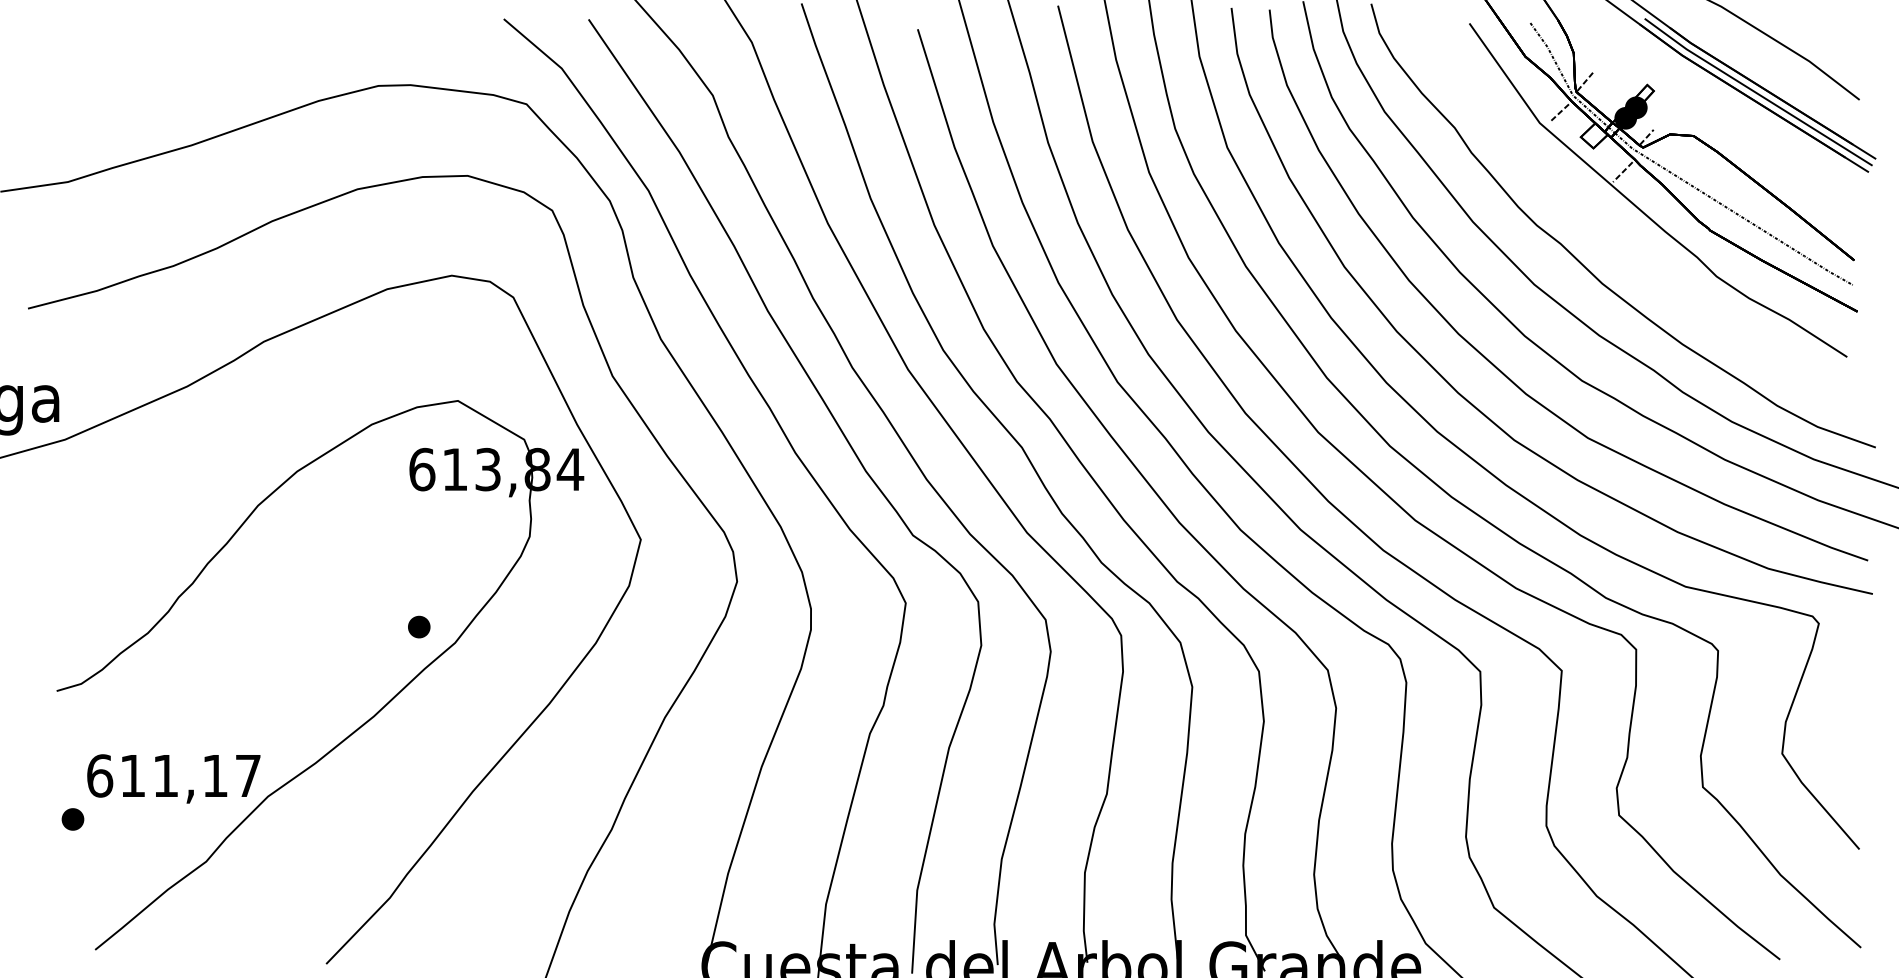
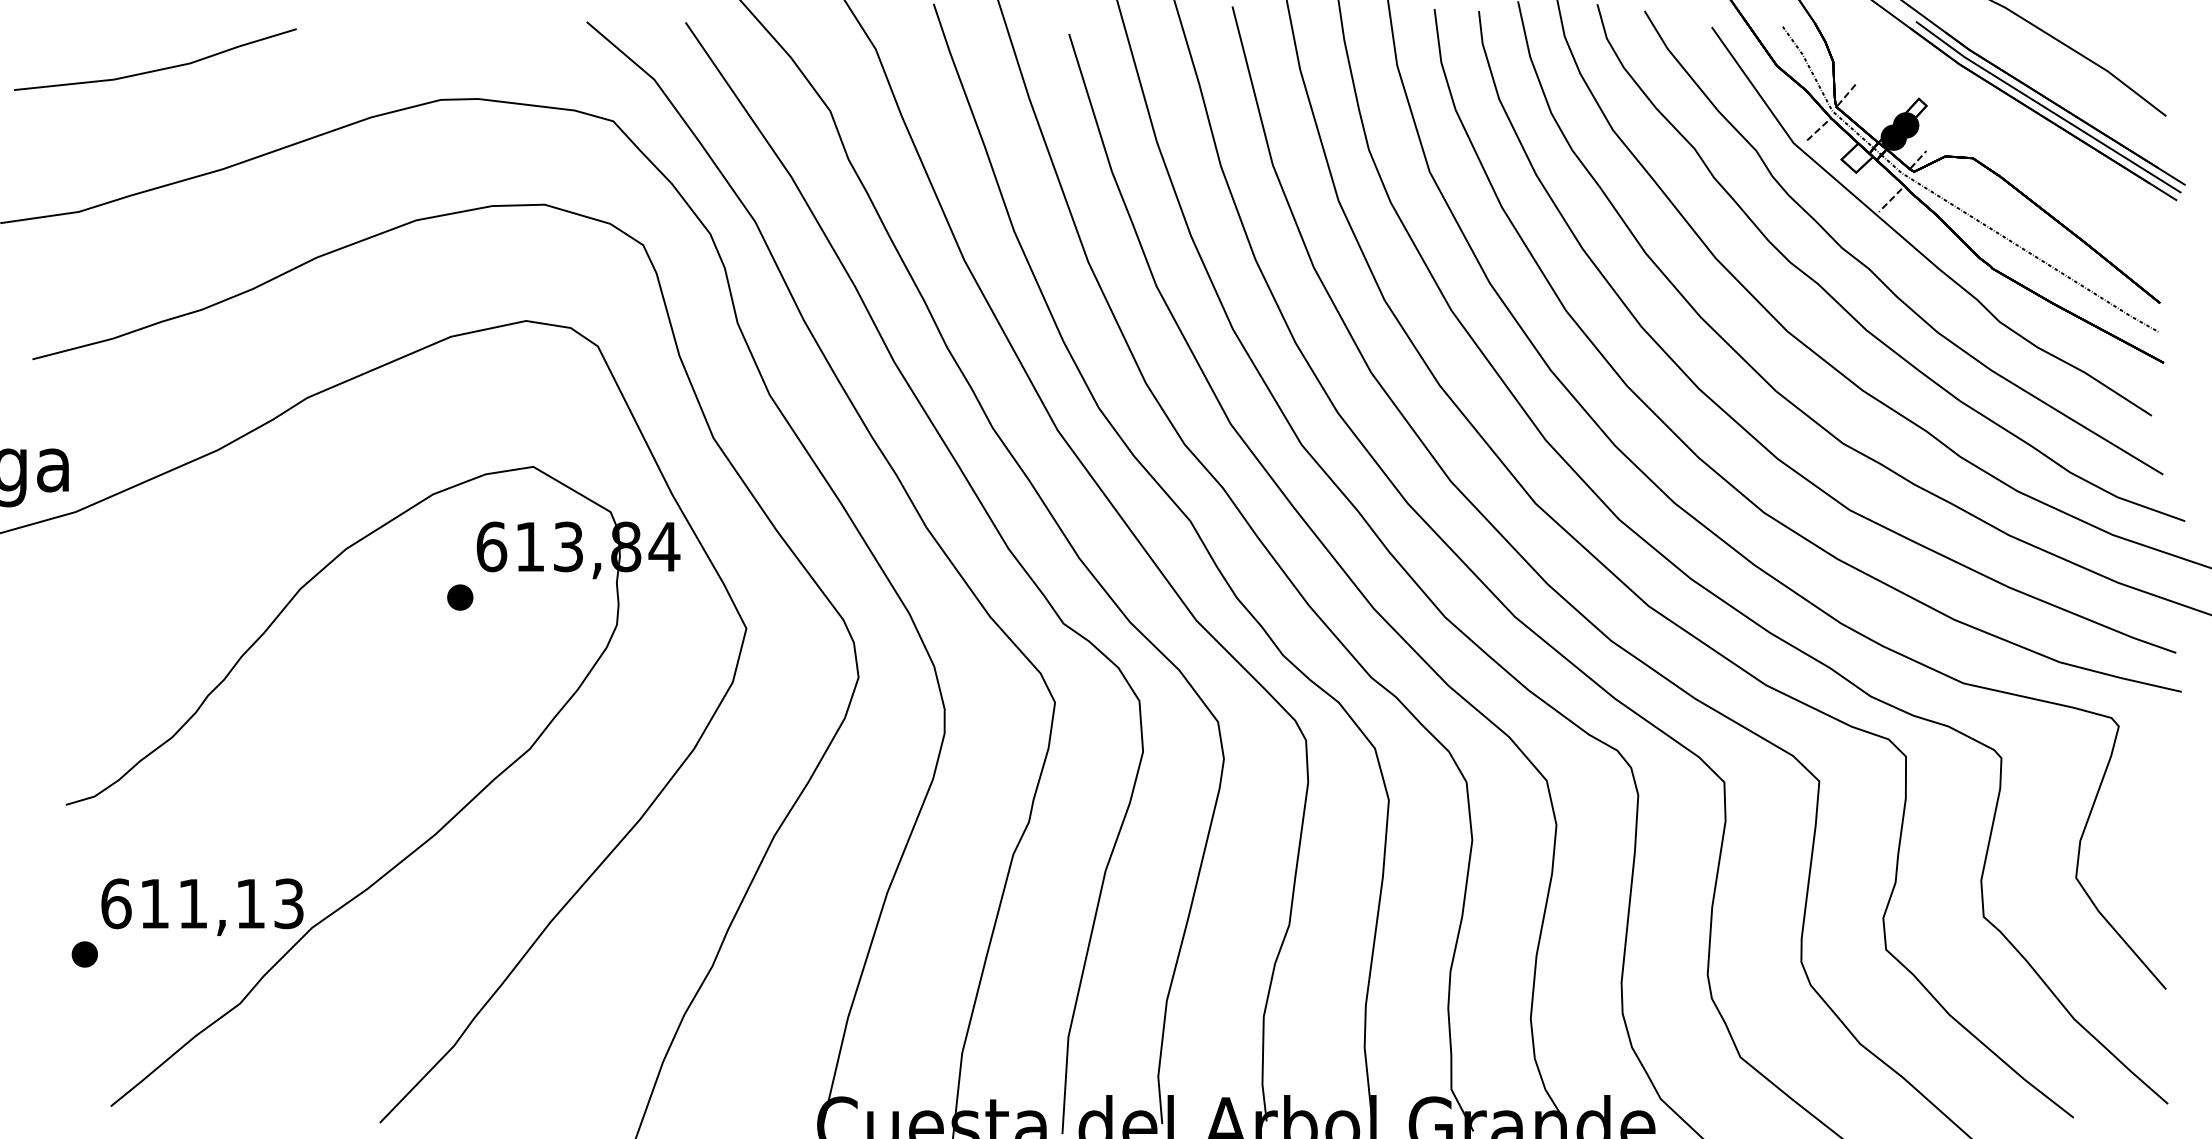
line: (134, 59) -> (156, 69), added
curve: (1608, 233) -> (1873, 271), added
part: (419, 626) -> (460, 596), moved
text: (247, 775) -> (288, 903), 611,17 -> 611,13

